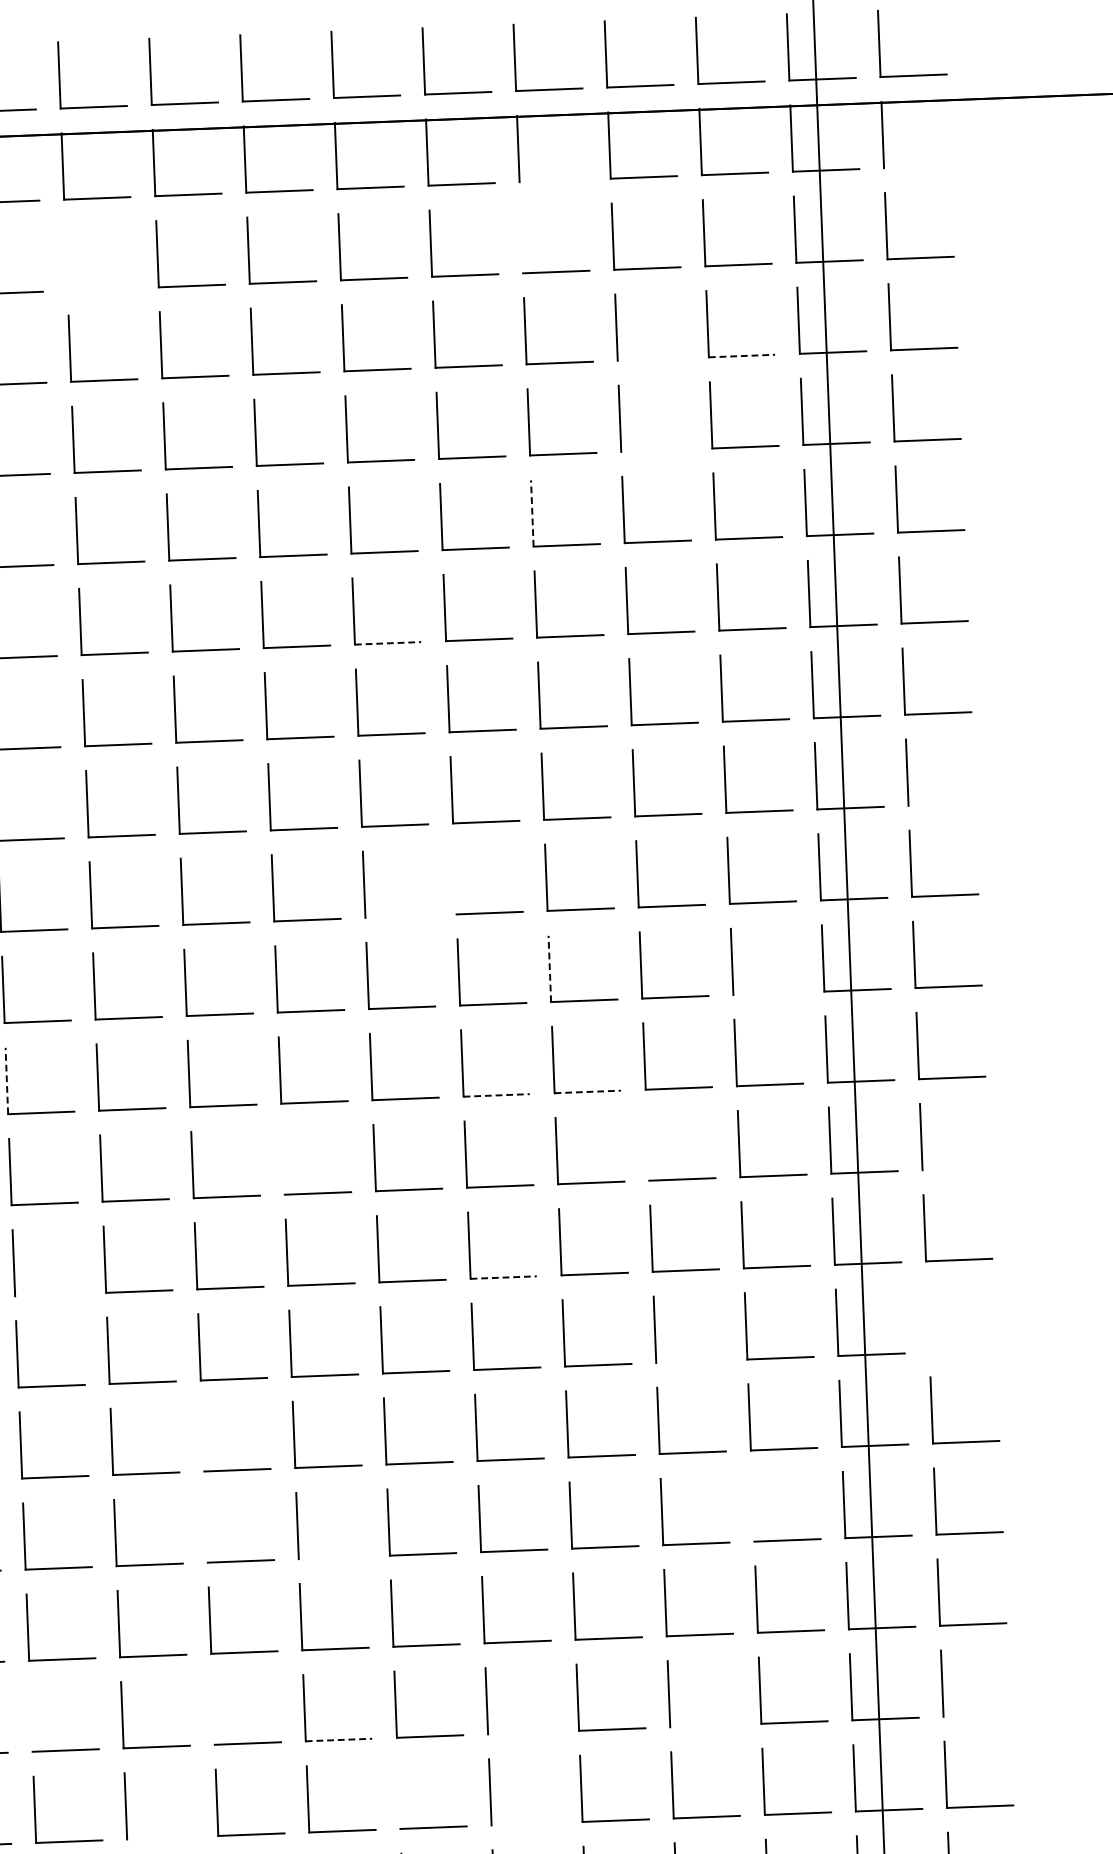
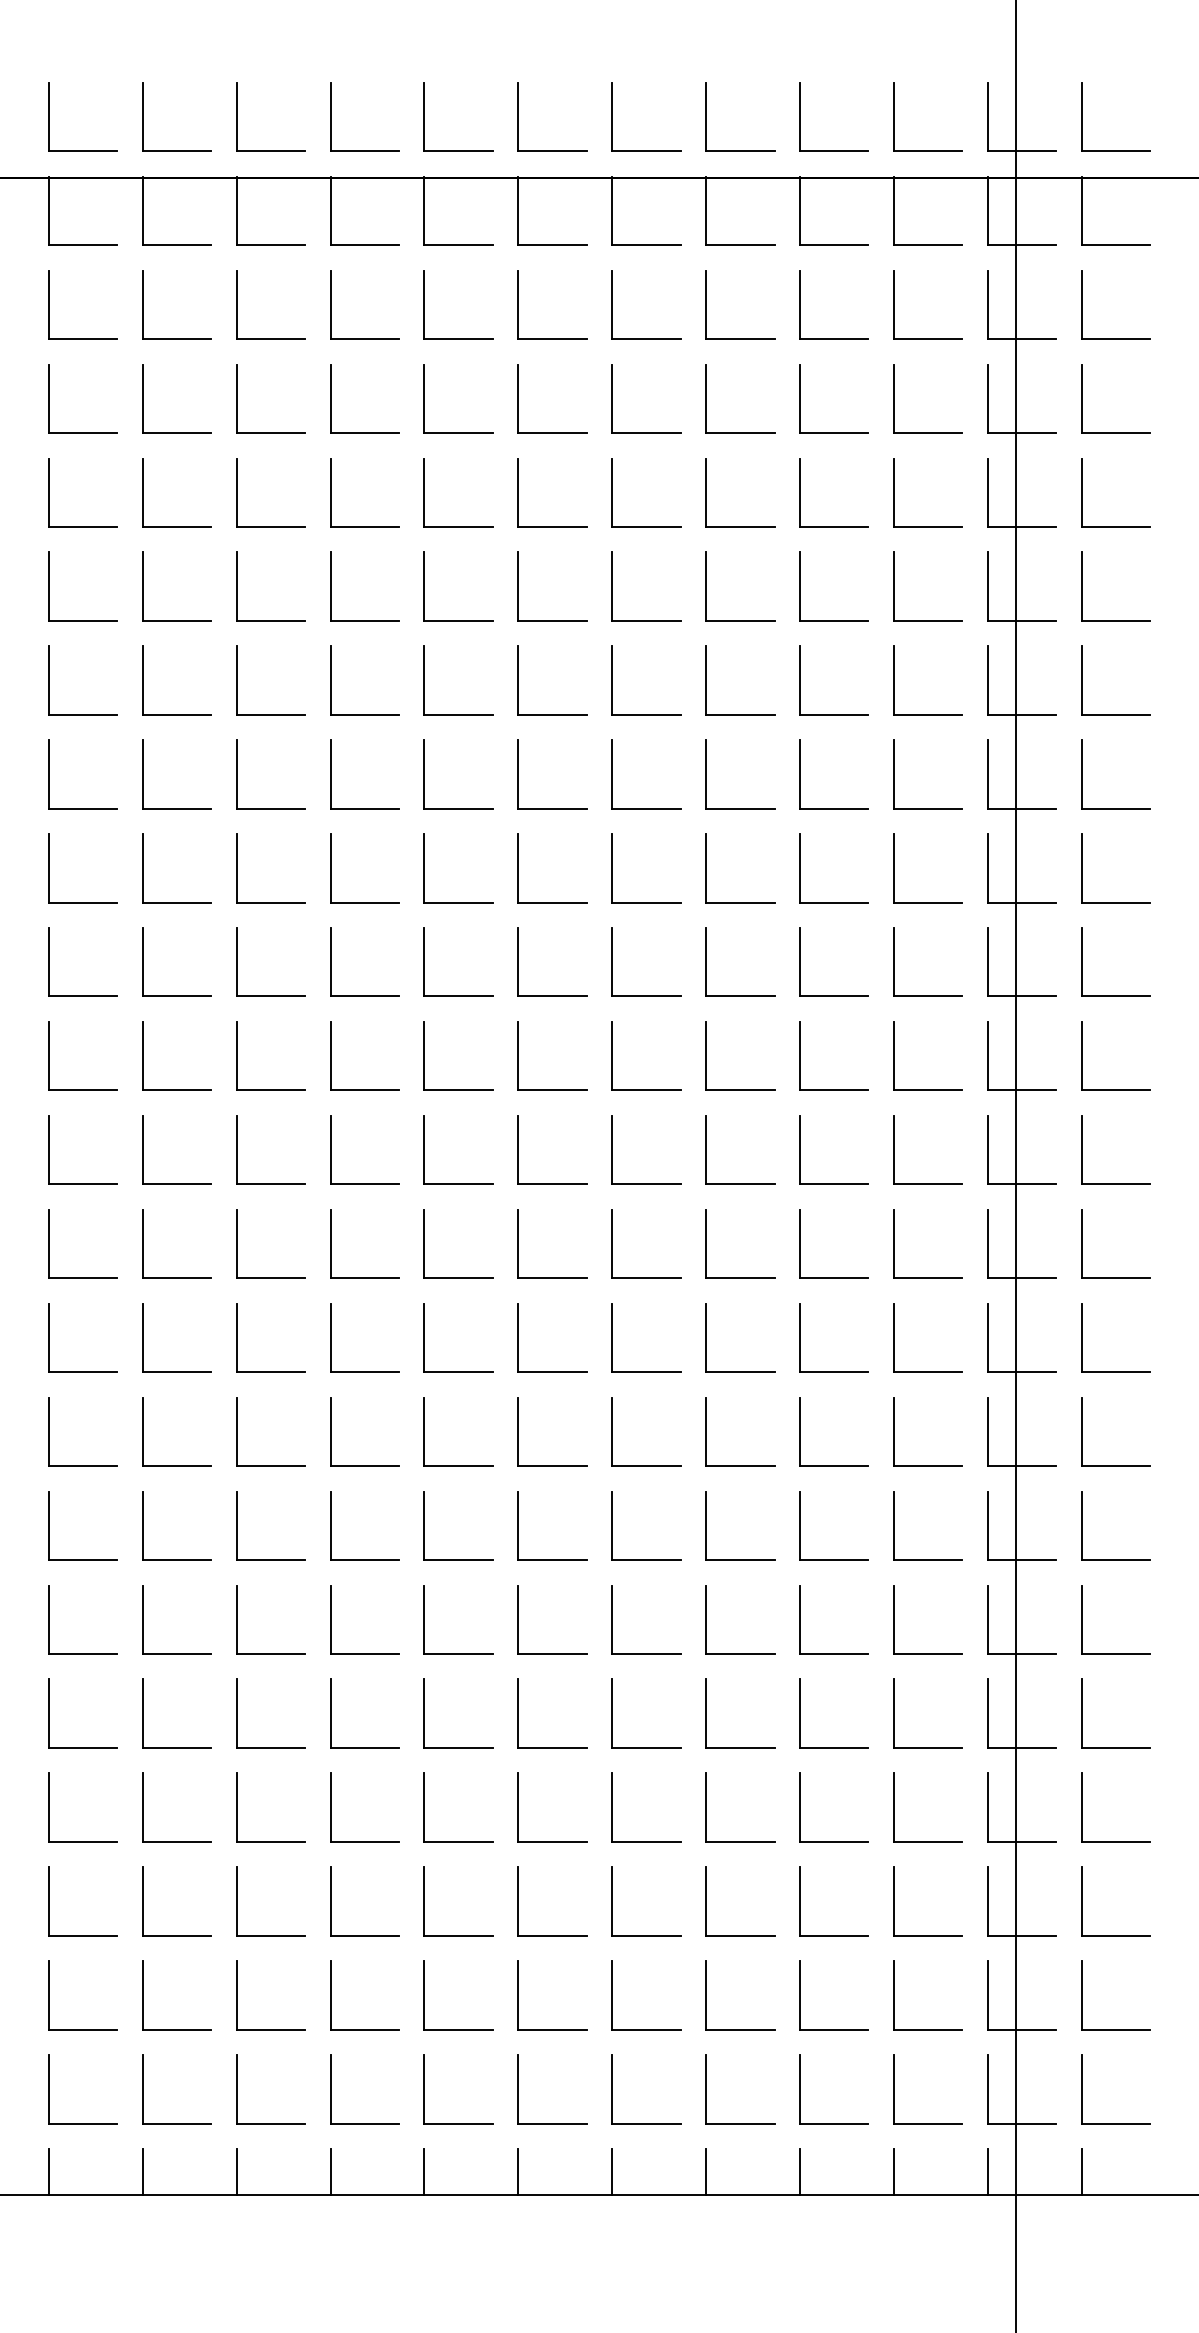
line: (916, 167) -> (1115, 245), added
line: (552, 181) -> (740, 245), added
line: (522, 239) -> (706, 304), added
part: (67, 257) -> (237, 304), added
line: (742, 355) -> (928, 432), dashed -> solid
line: (651, 359) -> (834, 432), added
line: (654, 450) -> (834, 526), added
line: (532, 513) -> (706, 586), dashed -> solid
line: (388, 643) -> (552, 714), dashed -> solid
line: (941, 804) -> (1115, 902), added
line: (455, 881) -> (612, 962), added
line: (398, 916) -> (552, 996), added
line: (550, 968) -> (706, 1055), dashed -> solid
line: (766, 993) -> (928, 1090), added
line: (6, 1080) -> (142, 1149), dashed -> solid
line: (587, 1092) -> (740, 1184), dashed -> solid
line: (496, 1095) -> (646, 1184), dashed -> solid
line: (648, 1147) -> (800, 1243), added
line: (283, 1161) -> (424, 1243), added
line: (955, 1169) -> (1115, 1278), added
line: (503, 1277) -> (646, 1372), dashed -> solid
line: (47, 1295) -> (176, 1372), added
part: (928, 1318) -> (1082, 1431), added
line: (689, 1362) -> (834, 1466), added
line: (202, 1438) -> (330, 1525), added
line: (753, 1508) -> (894, 1619), added
line: (206, 1529) -> (330, 1619), added
line: (331, 1557) -> (458, 1653), added
line: (213, 1711) -> (330, 1807), added
line: (976, 1715) -> (1115, 1841), added
line: (31, 1718) -> (142, 1807), added
line: (703, 1725) -> (834, 1841), added
line: (521, 1732) -> (646, 1841), added
line: (339, 1739) -> (459, 1841), dashed -> solid
line: (399, 1795) -> (518, 1901), added
line: (524, 1823) -> (646, 1935), added
line: (160, 1837) -> (270, 1935), added

